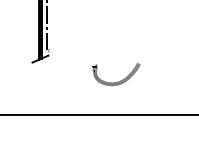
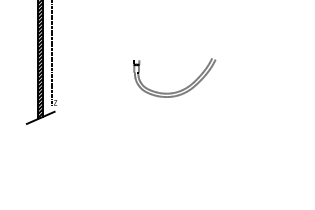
part: (117, 81) -> (176, 90), moved

